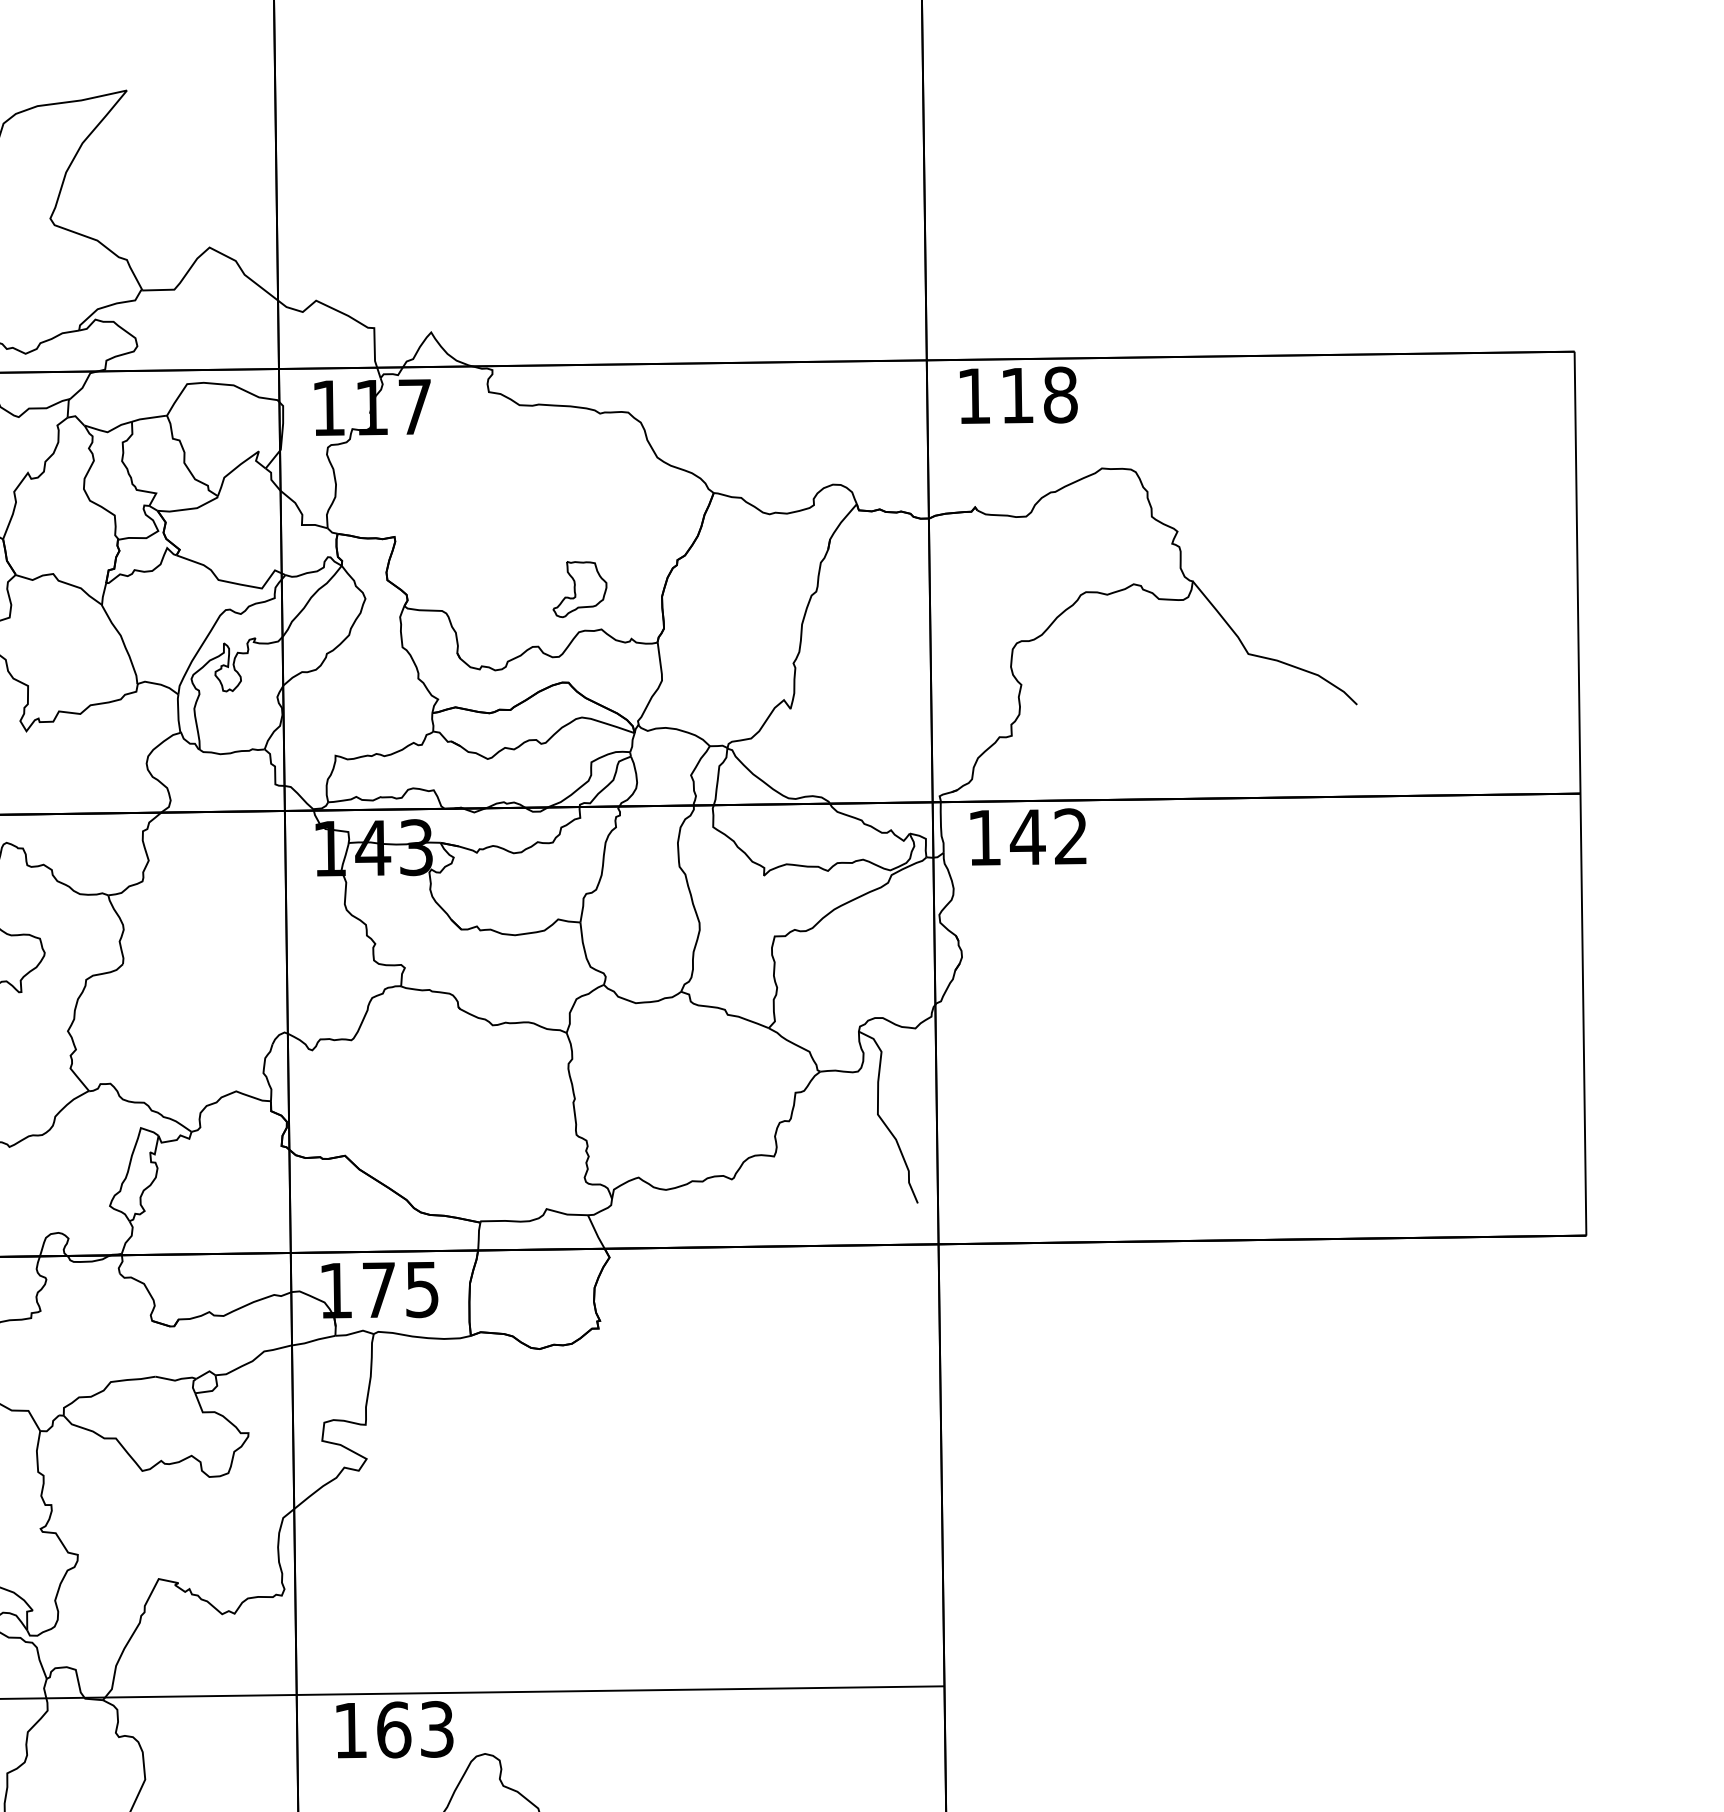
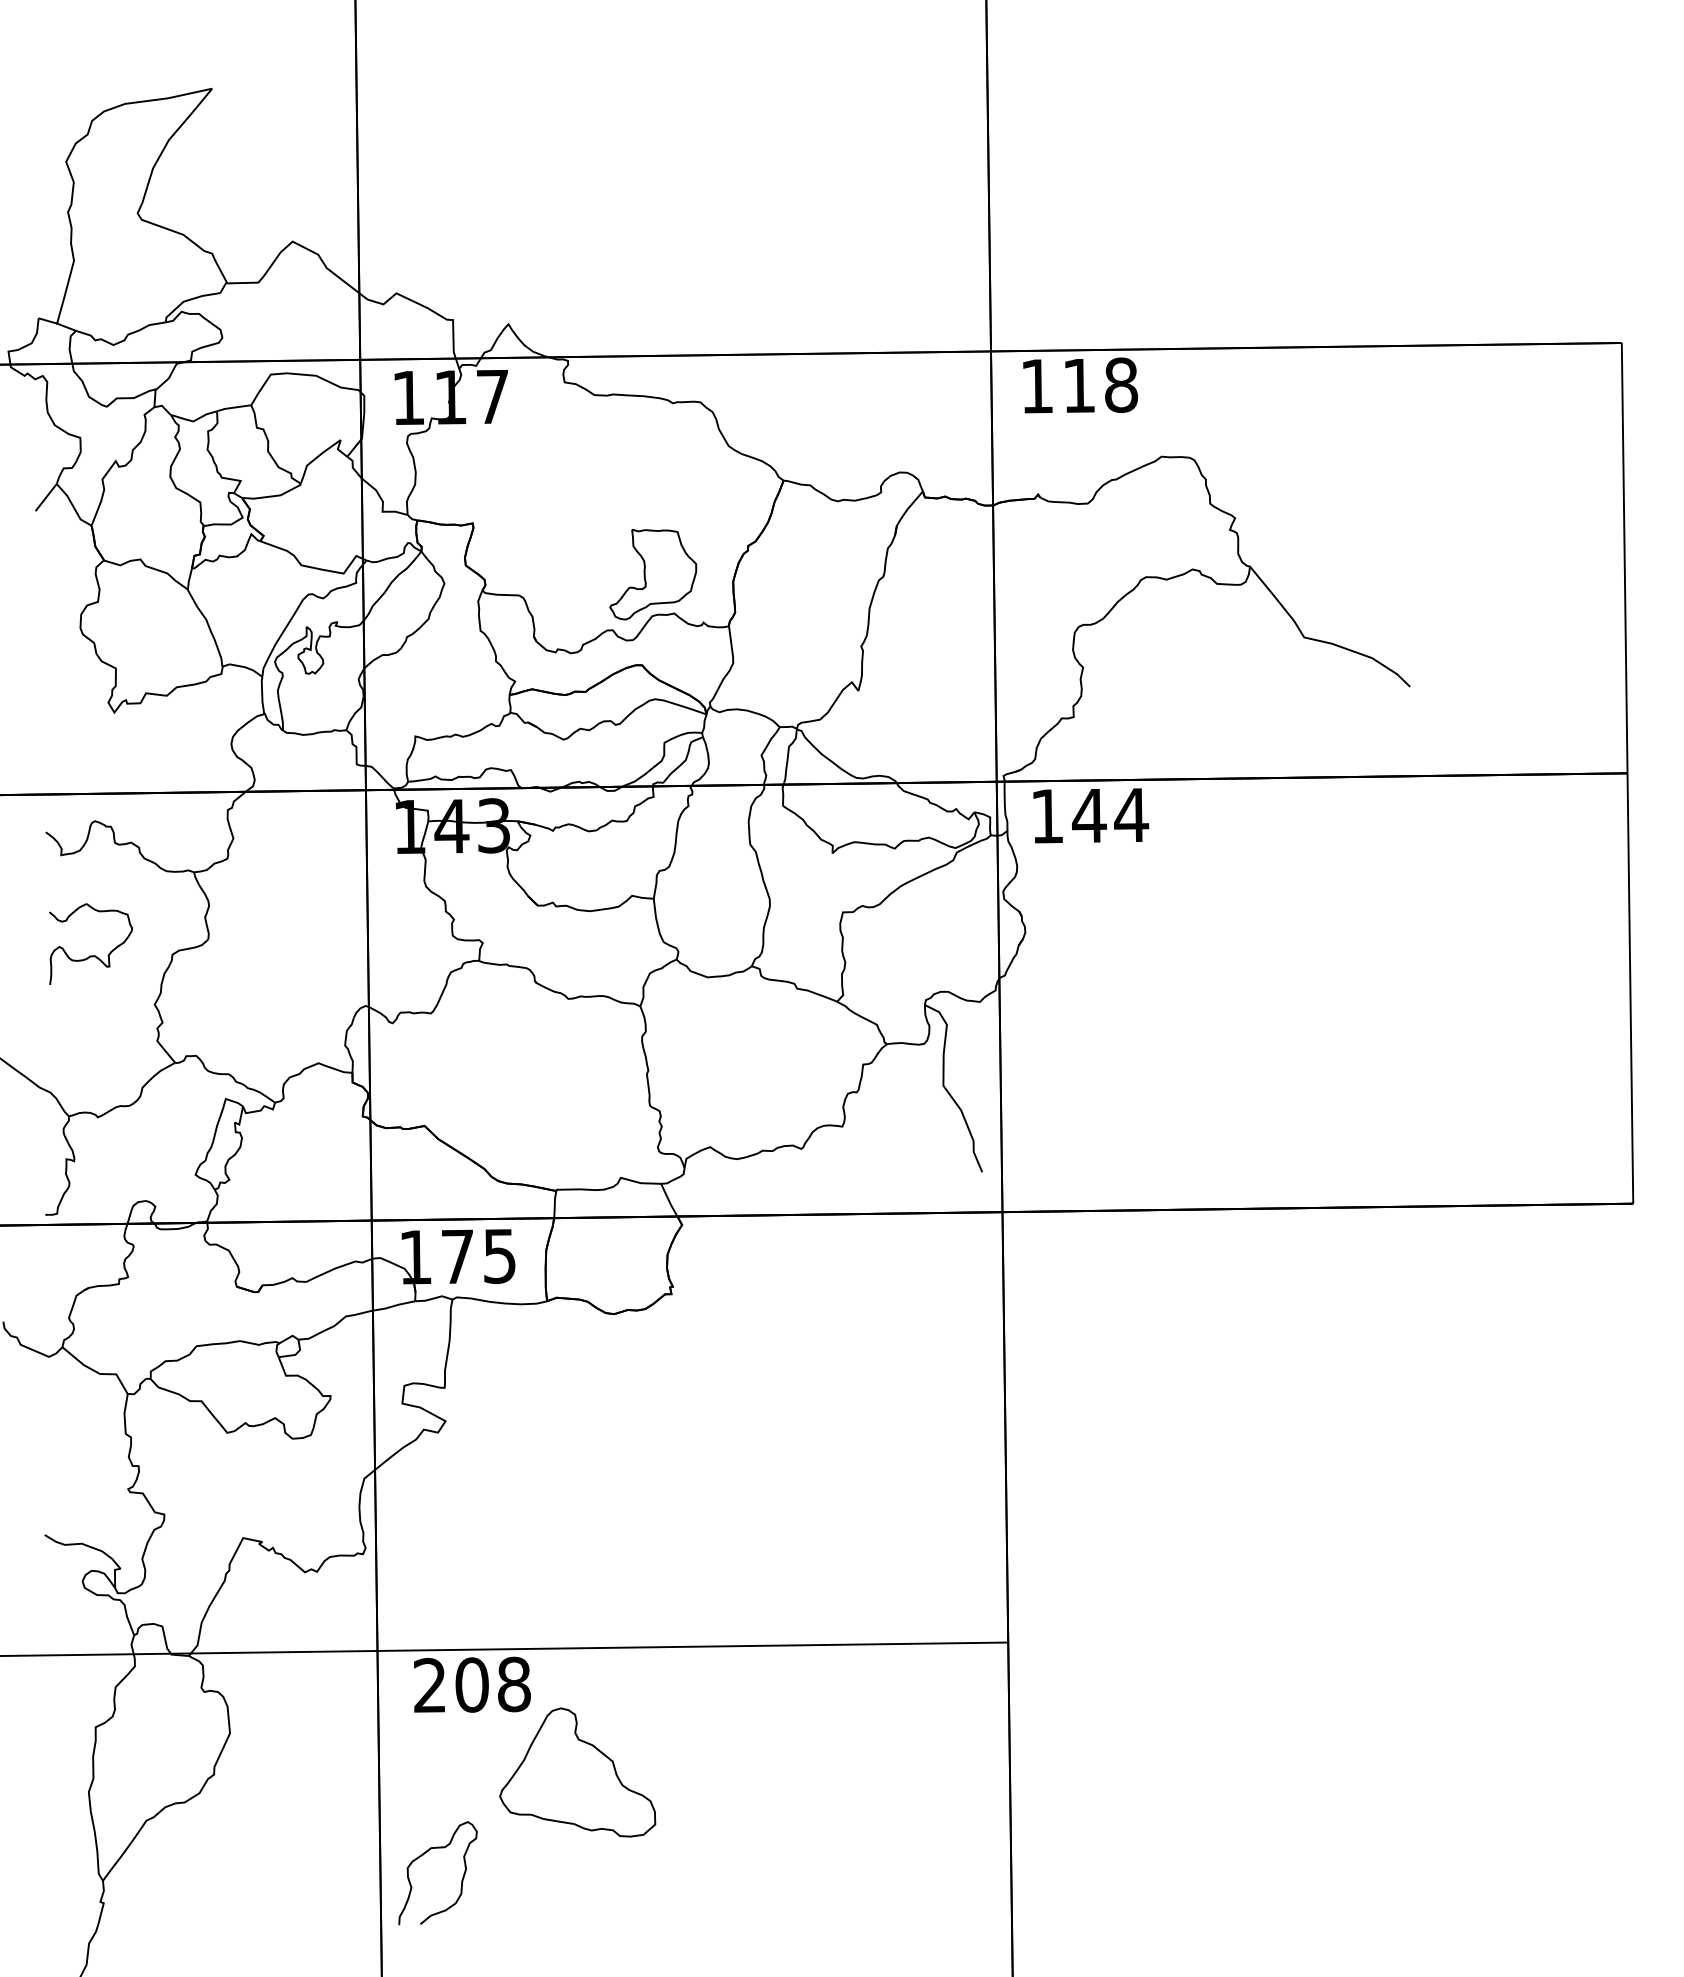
part: (580, 589) -> (653, 574), size x1.67
text: (1071, 835) -> (1131, 814), 142 -> 144
text: (394, 1729) -> (472, 1684), 163 -> 208

